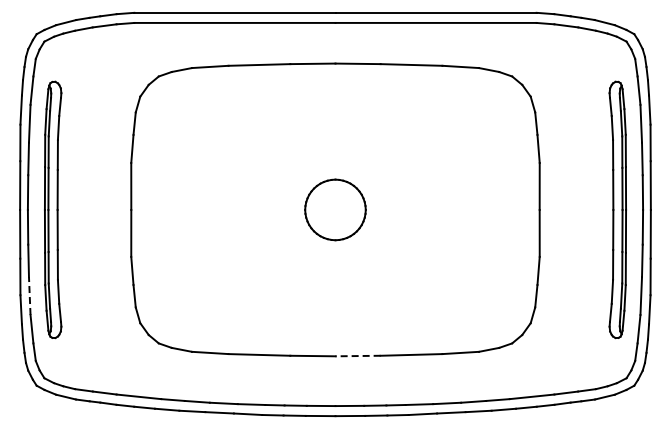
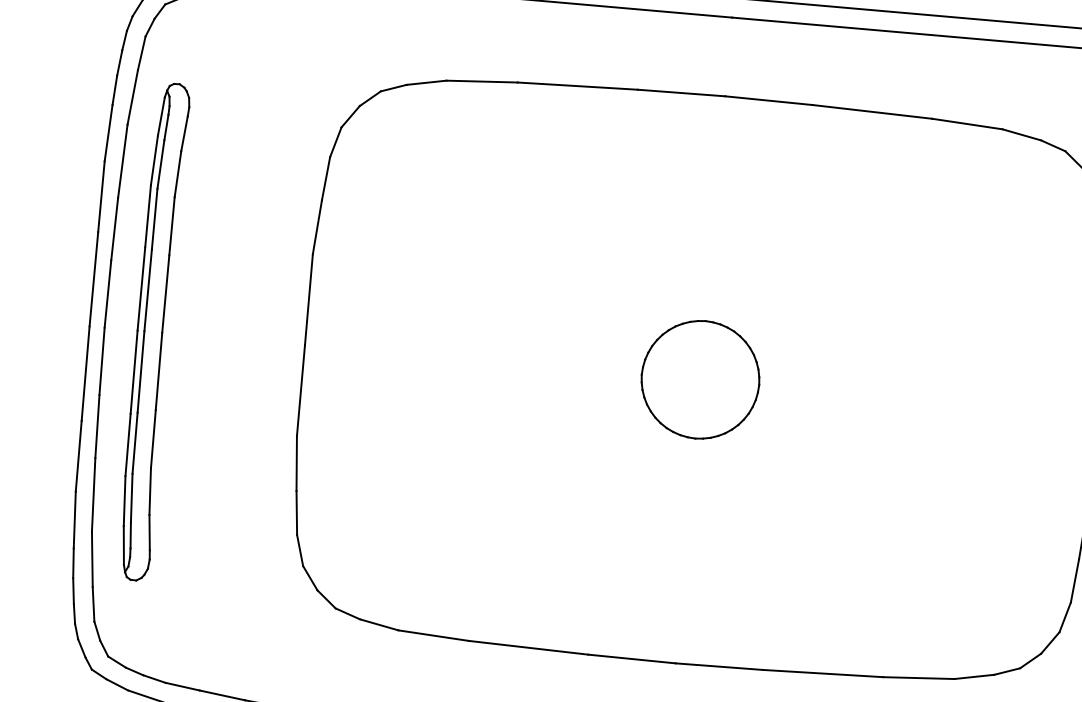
line: (29, 296) -> (93, 495), dashed -> solid
line: (358, 356) -> (720, 667), dashed -> solid

